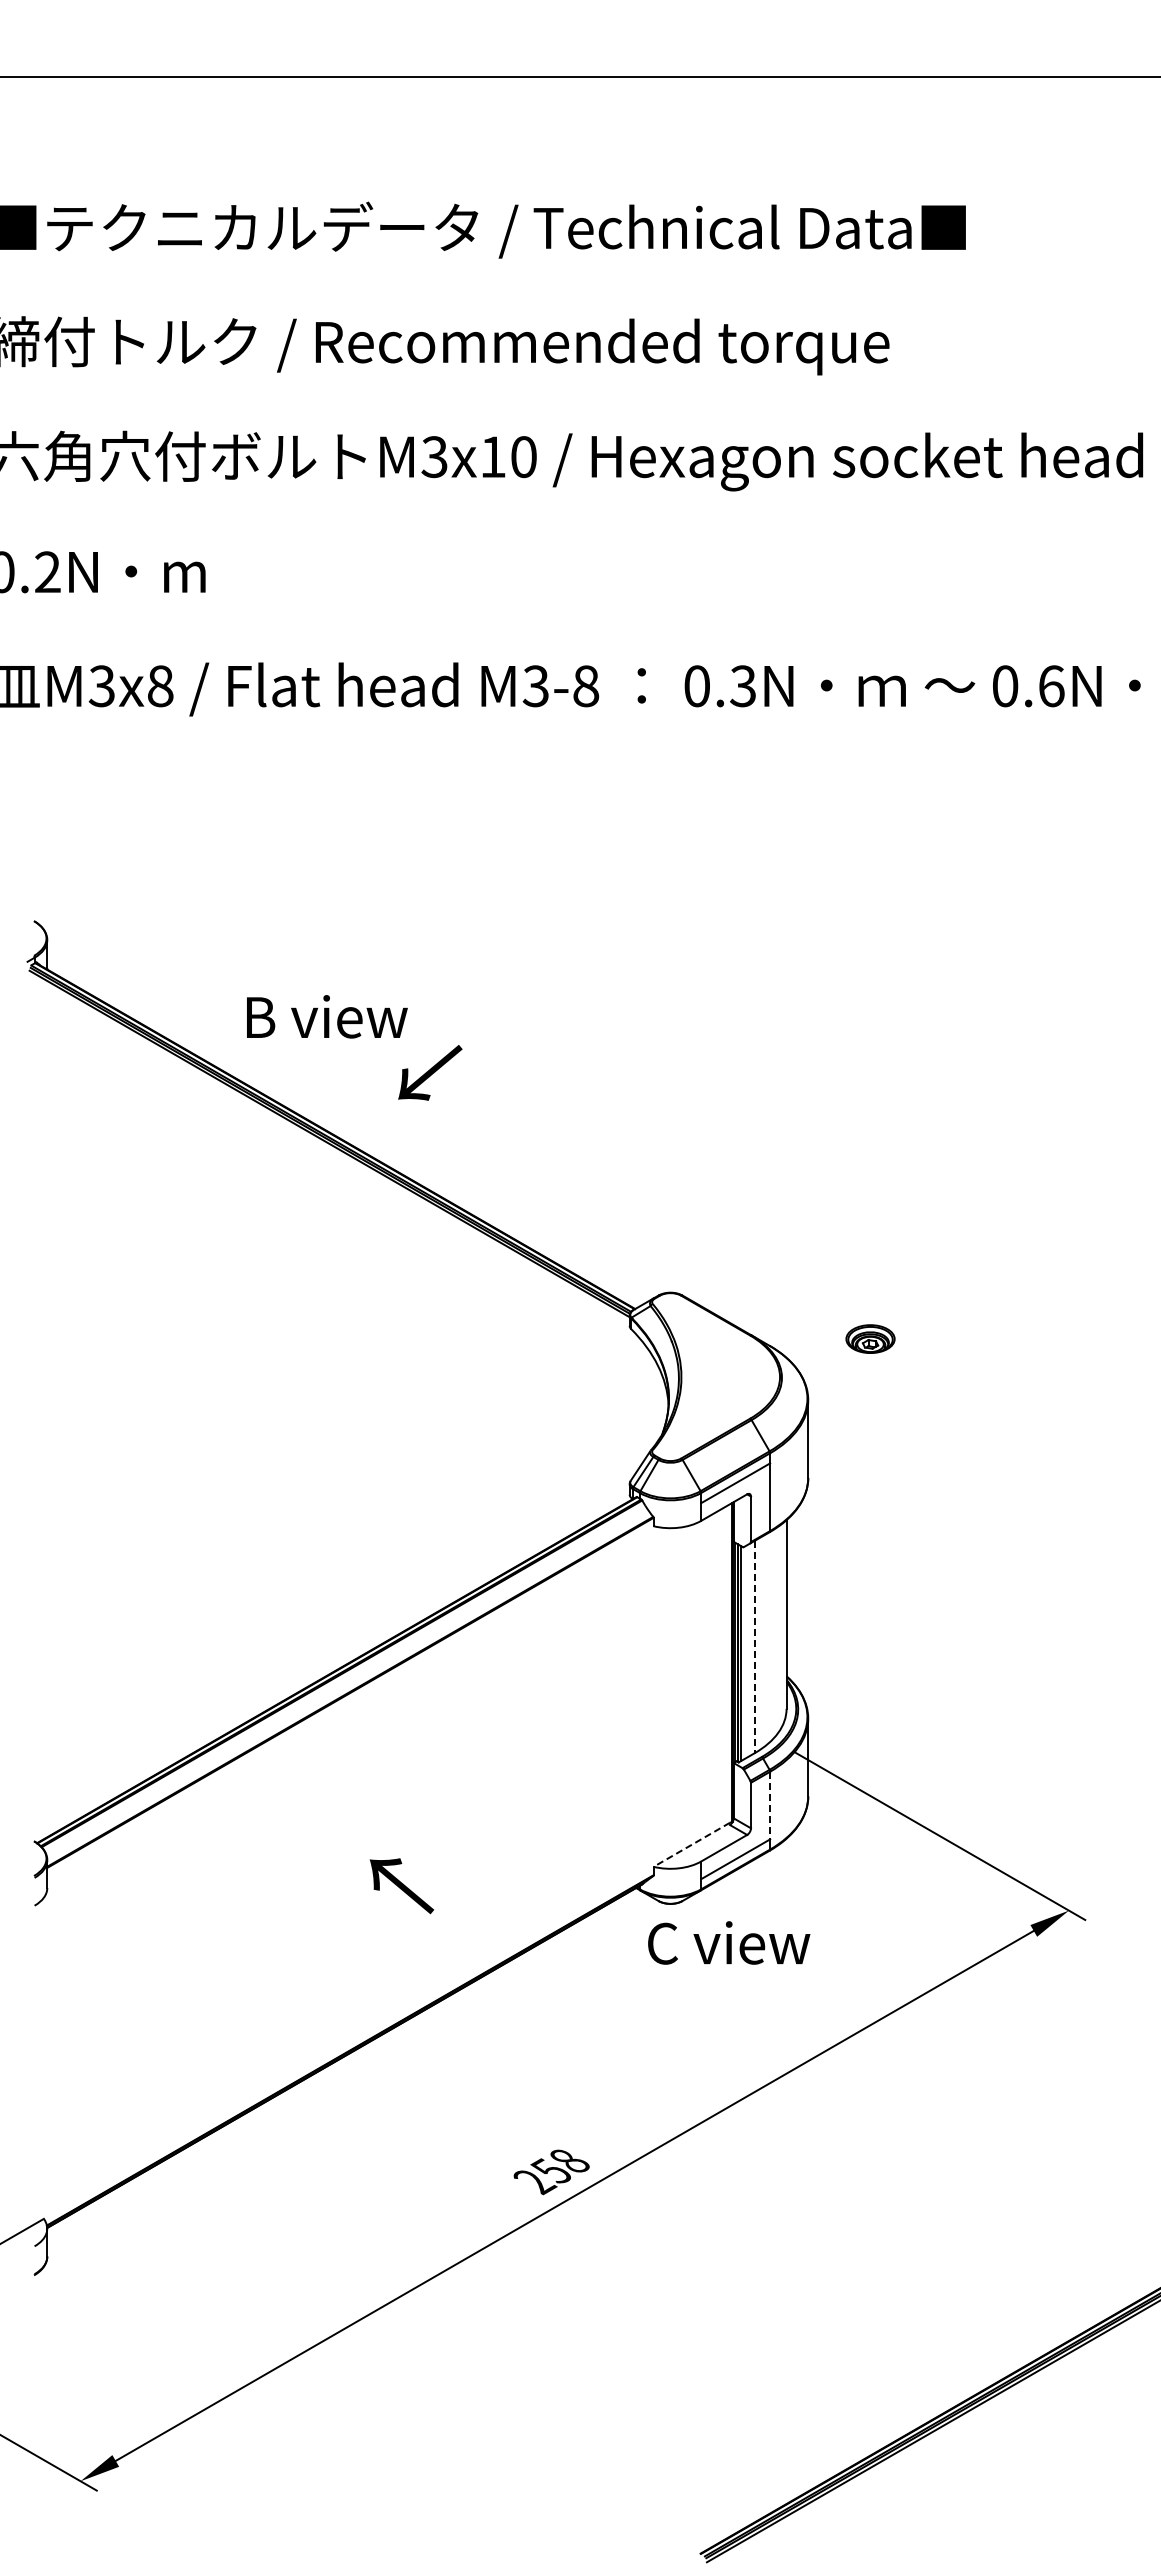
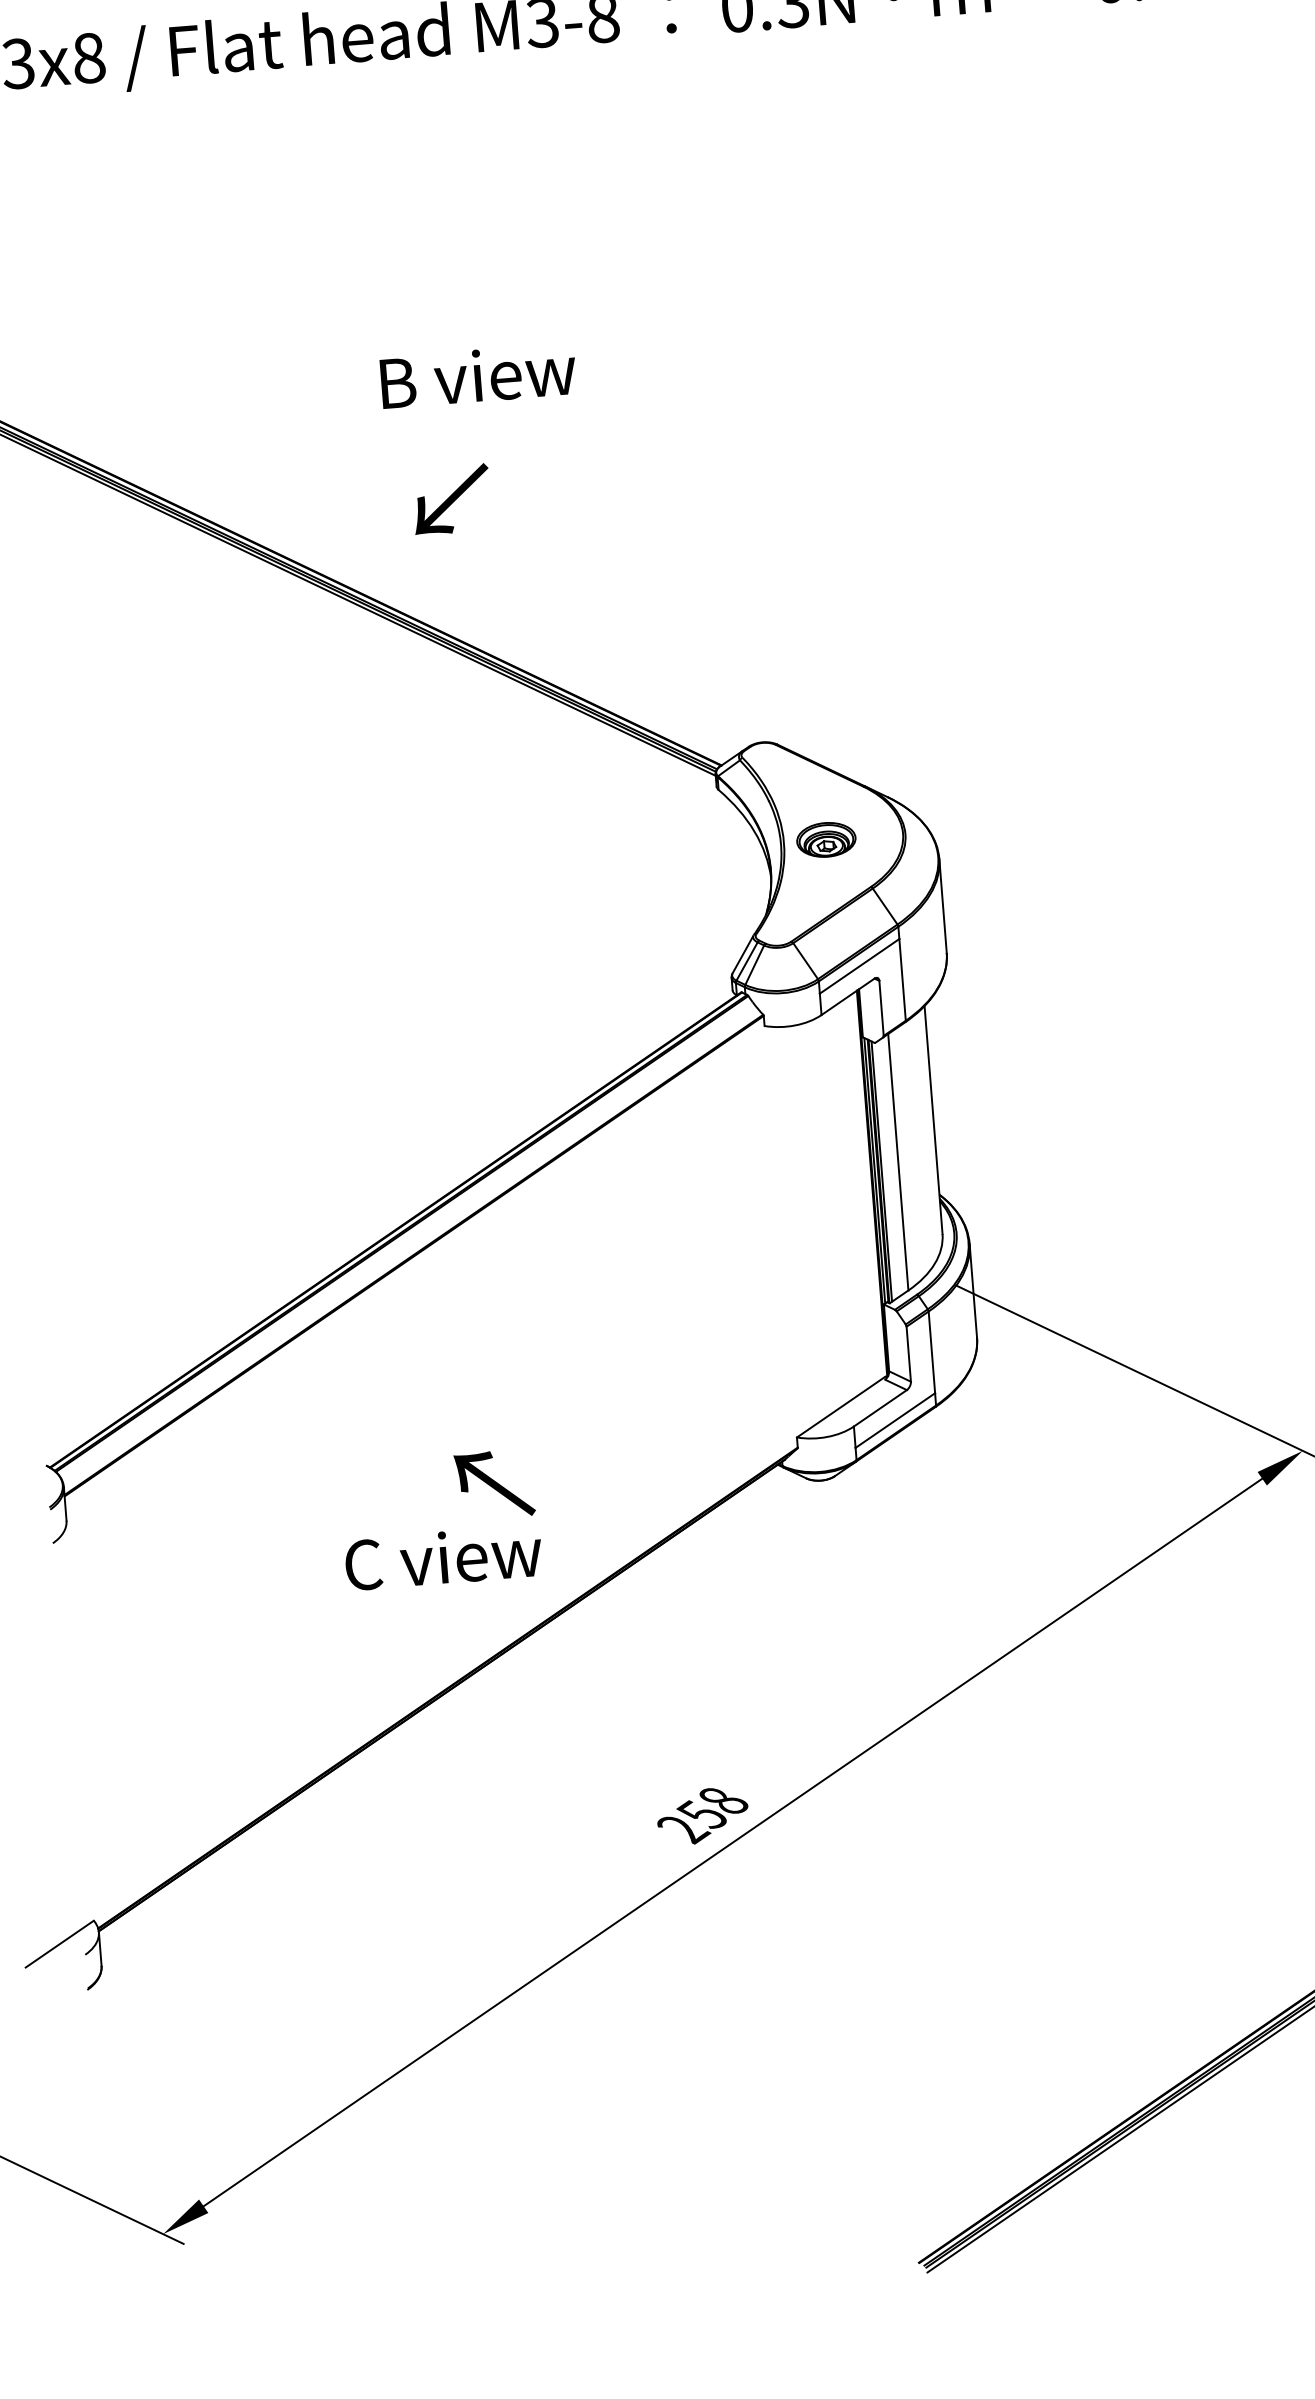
text: (327, 1016) -> (478, 375), moved
part: (870, 1338) -> (826, 839), moved
line: (754, 1647) -> (897, 1162), dashed -> solid
line: (770, 1805) -> (932, 1352), dashed -> solid
line: (691, 1845) -> (840, 1408), dashed -> solid
text: (729, 1942) -> (444, 1557), moved

